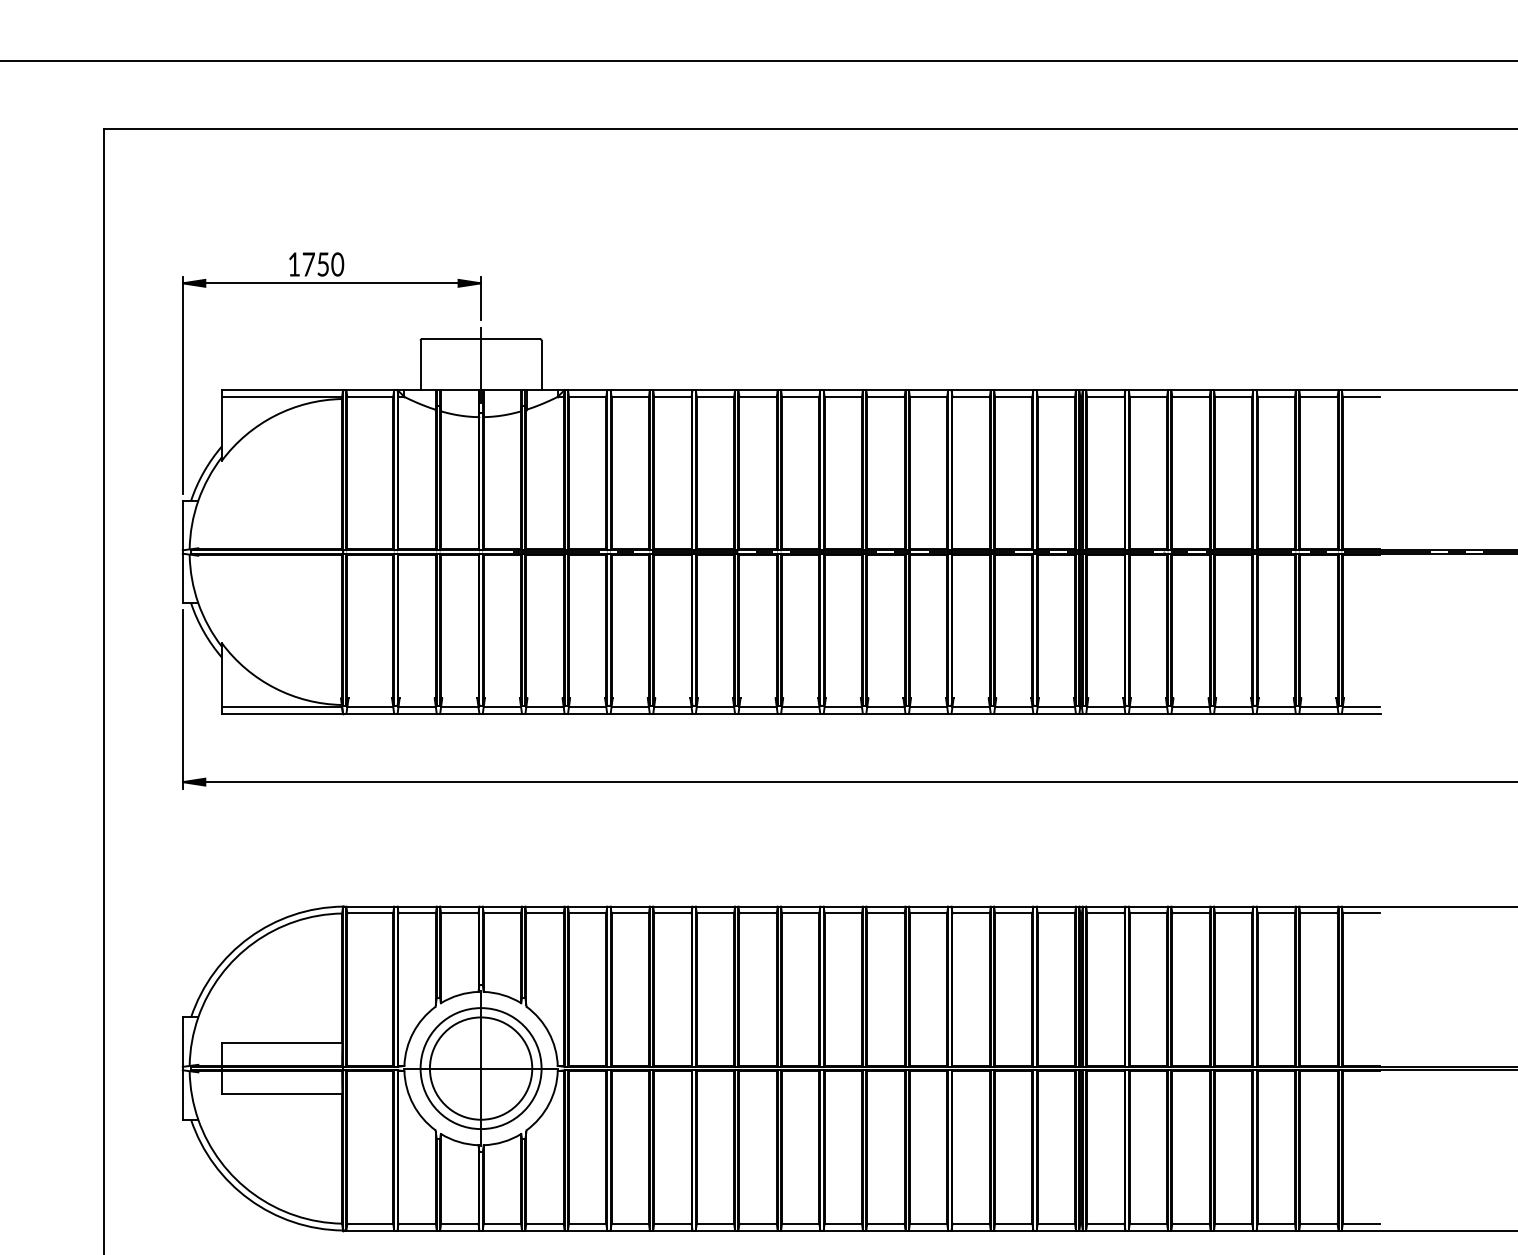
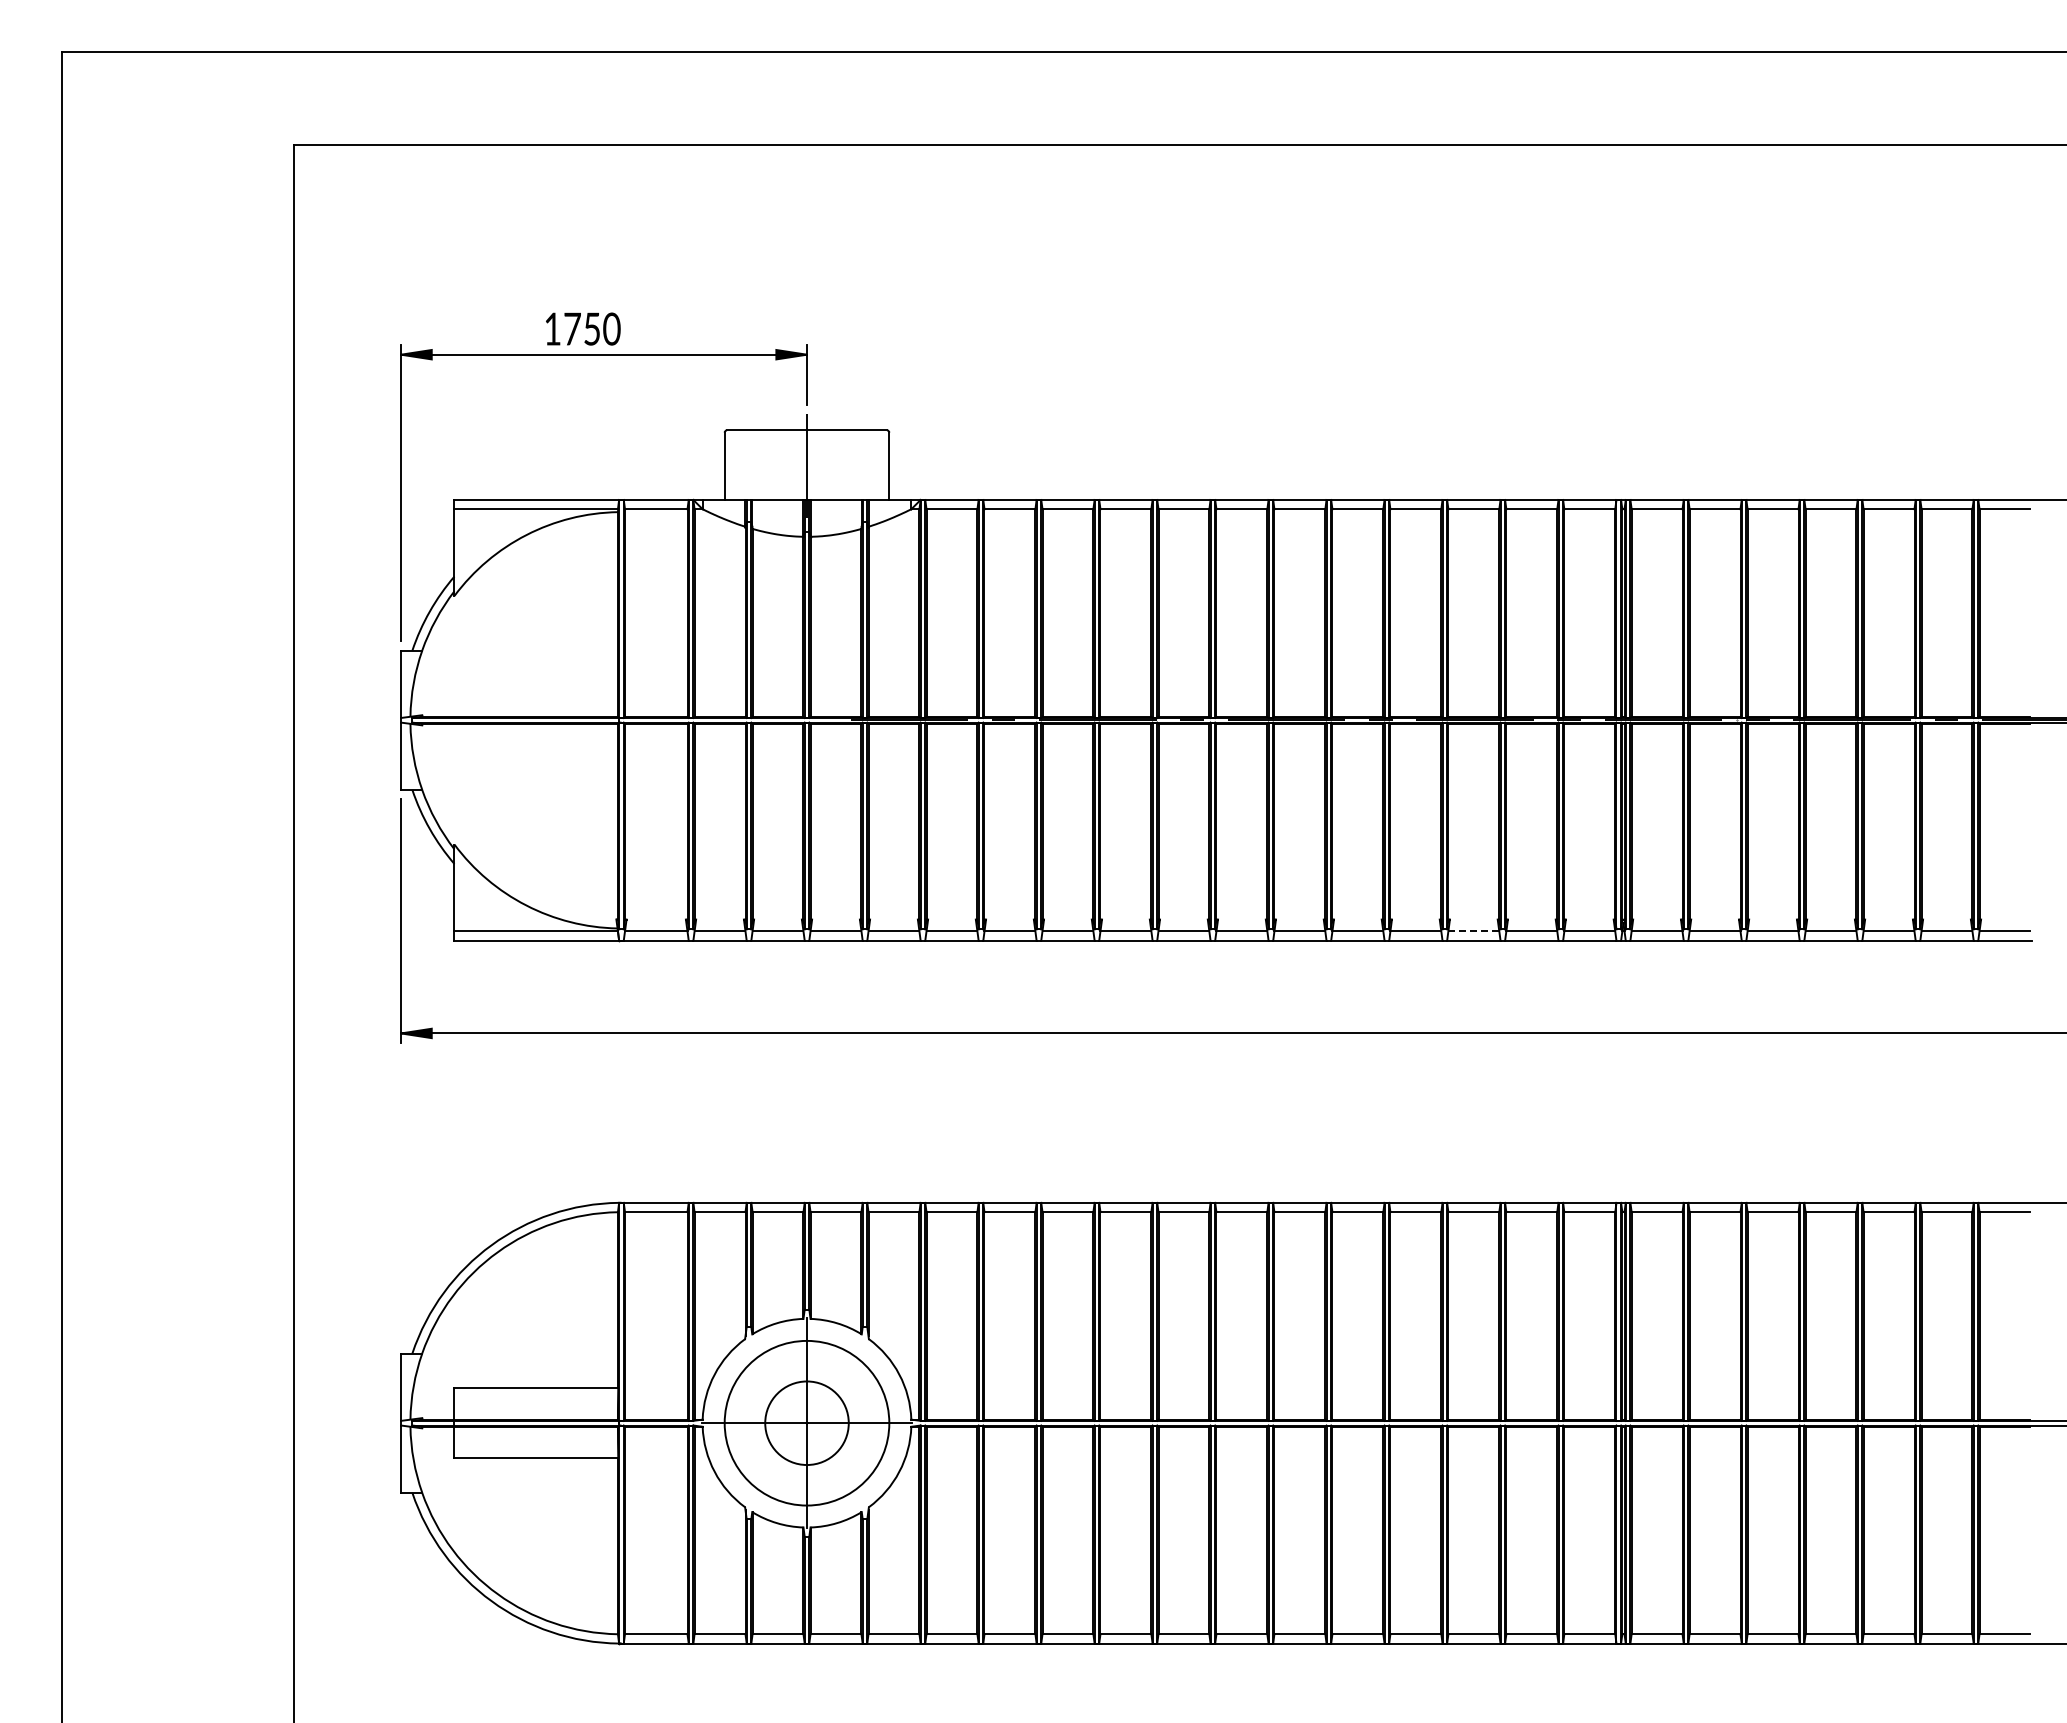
line: (971, 707) -> (1474, 931), solid -> dashed
circle: (480, 1068) -> (806, 1422), size x0.6

